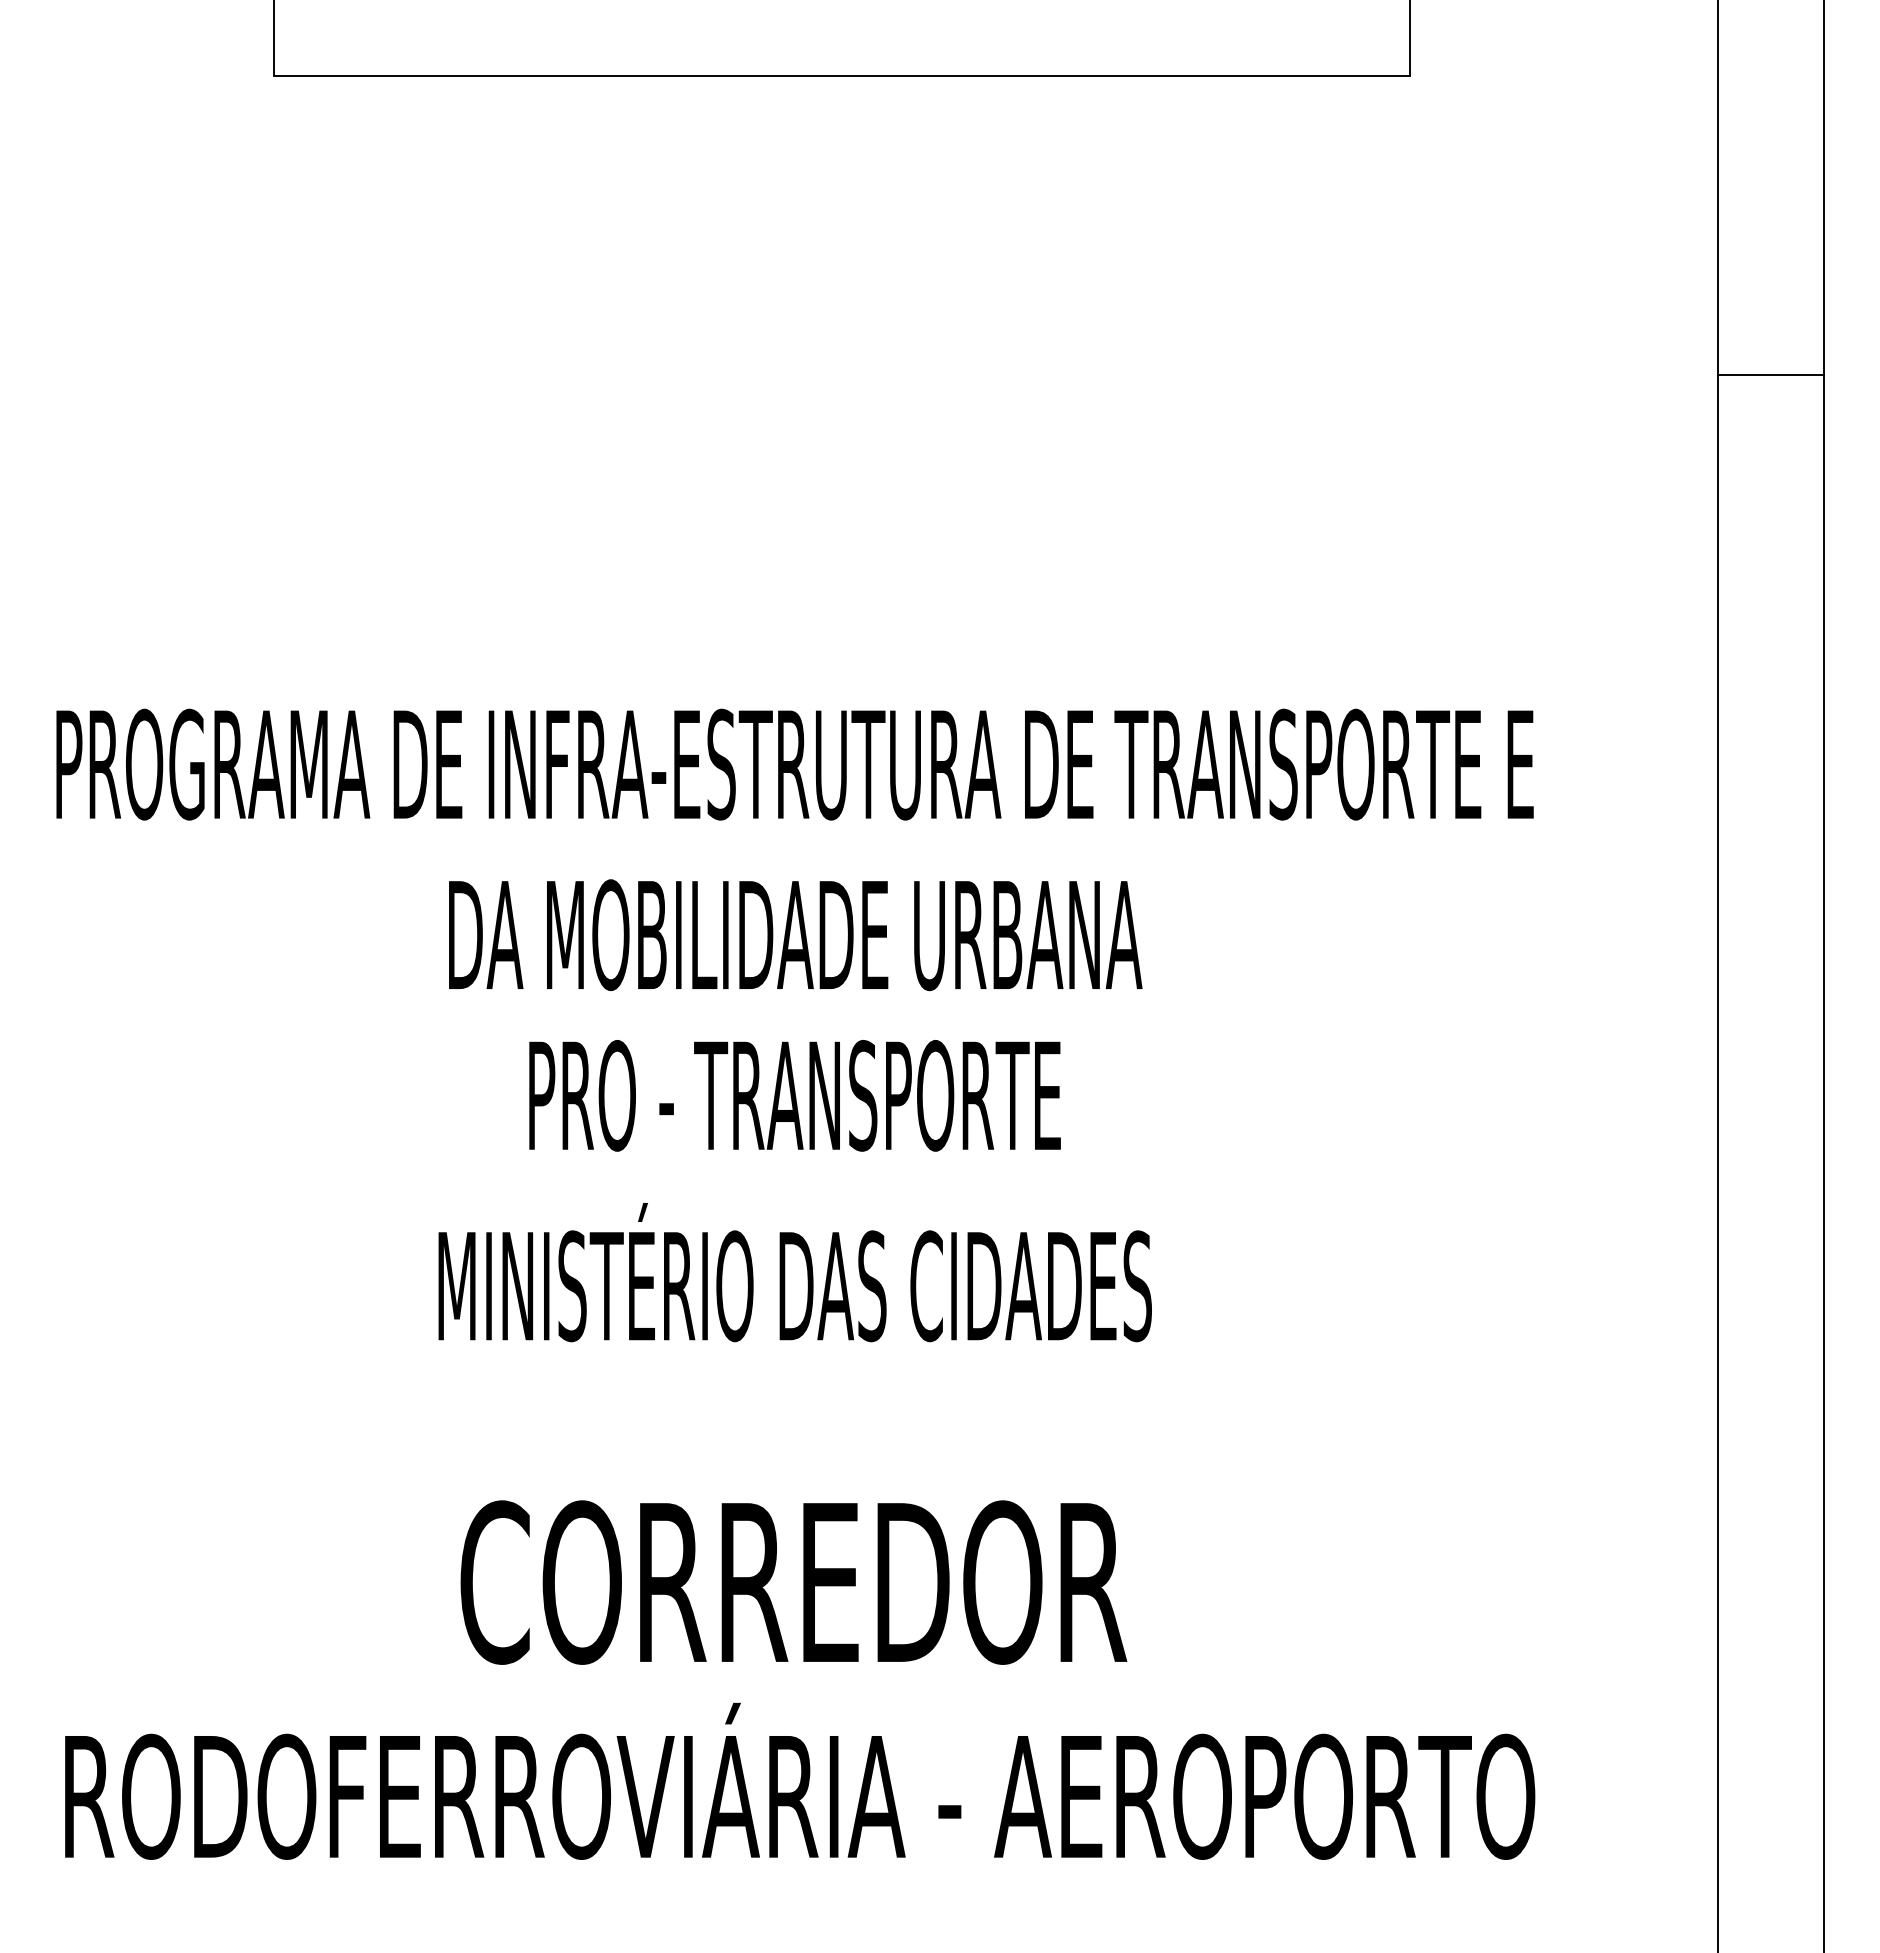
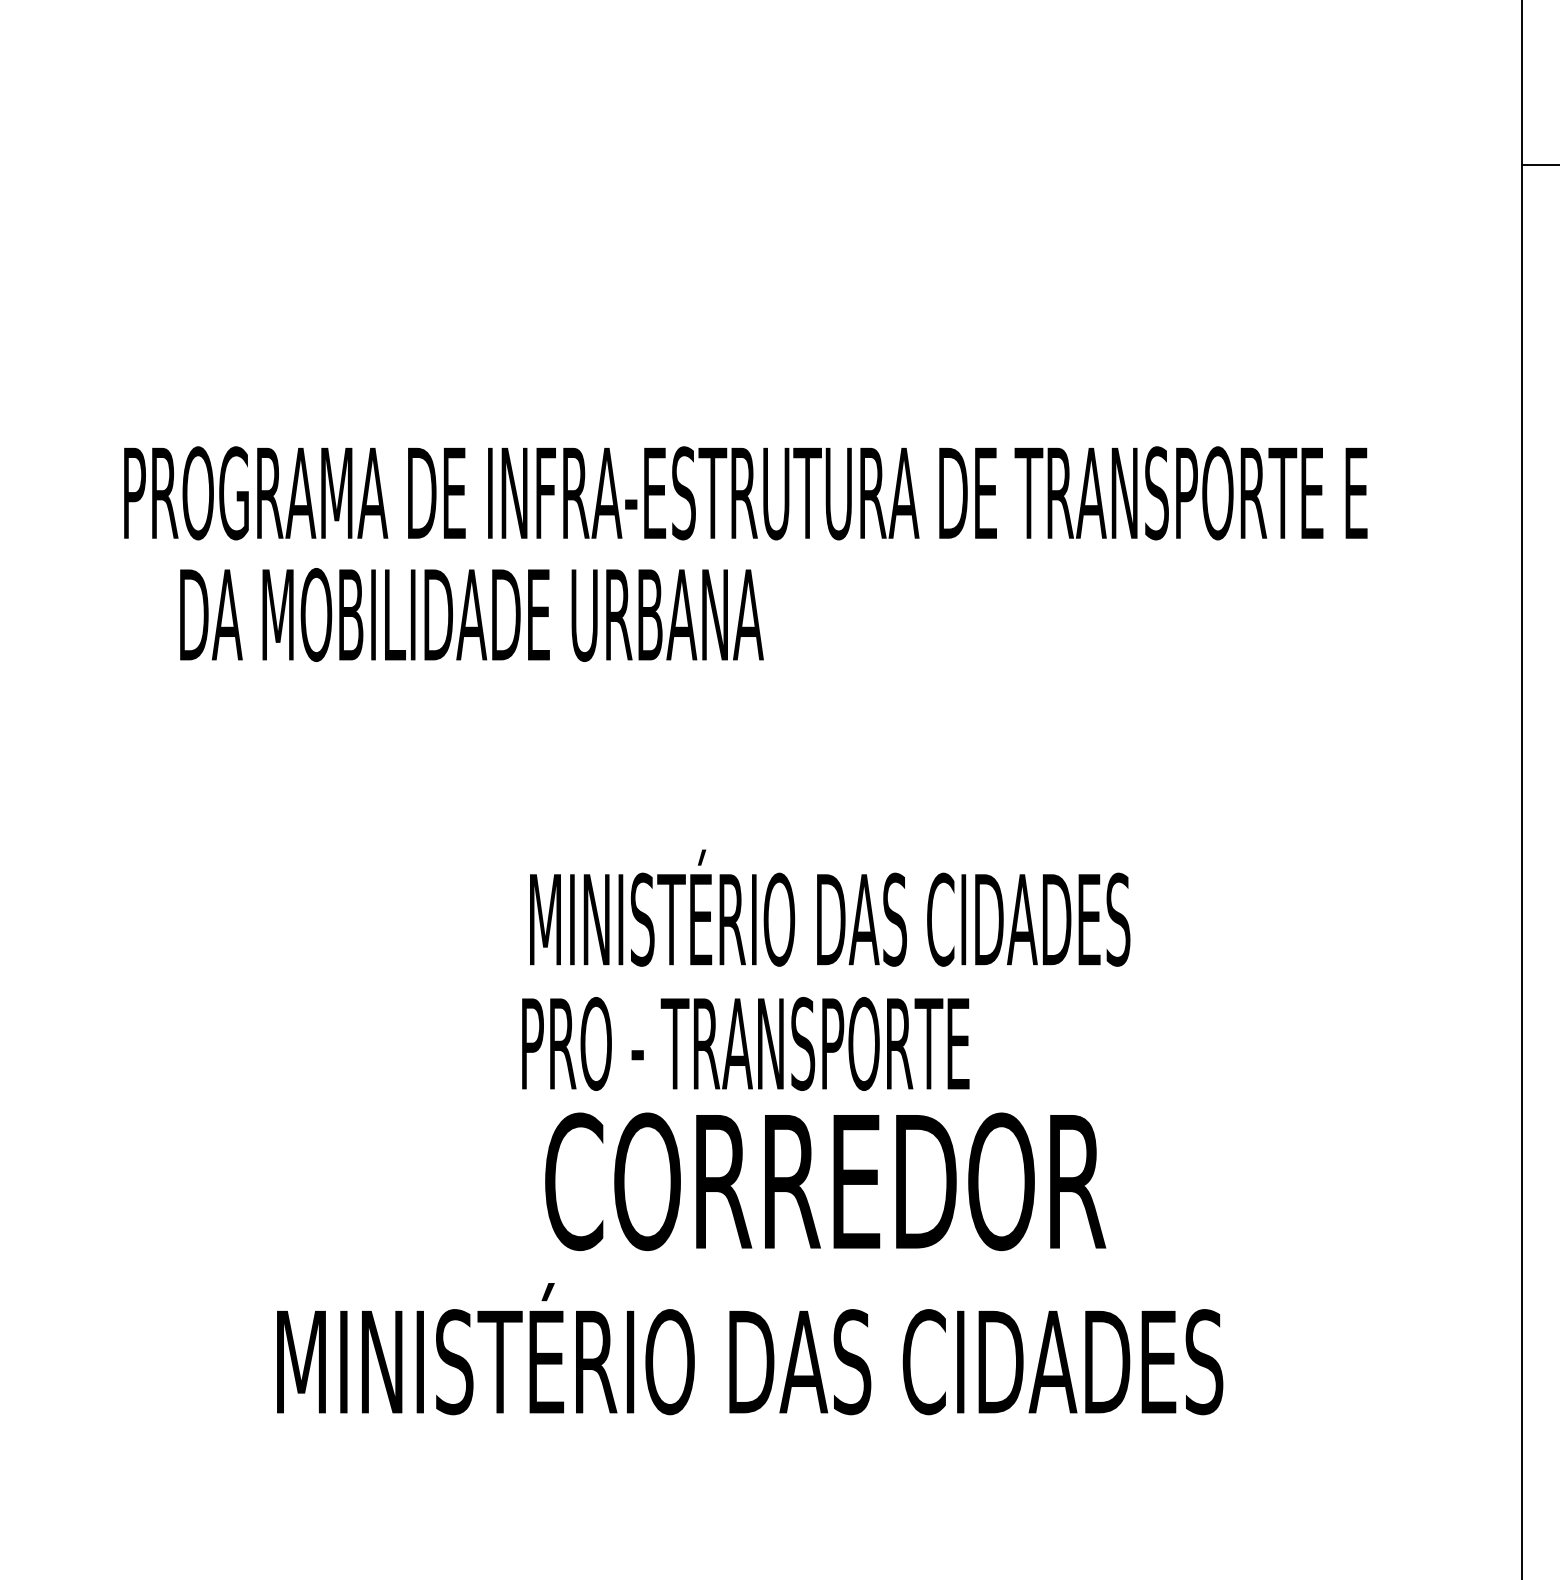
text: (795, 935) -> (471, 615), moved
text: (794, 1095) -> (745, 1043), moved
text: (794, 1272) -> (829, 908), moved
text: (793, 1582) -> (825, 1181), moved
text: (800, 1780) -> (750, 1348), RODOFERROVIÁRIA - AEROPORTO -> MINISTÉRIO DAS CIDADES

